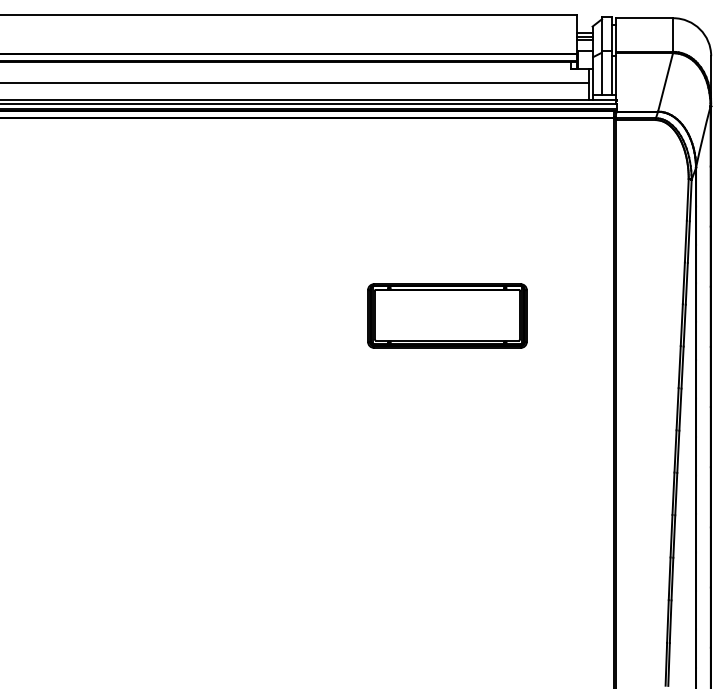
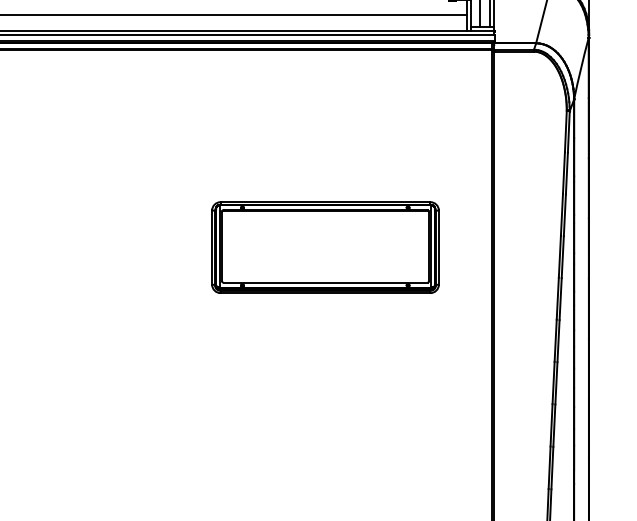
part: (447, 315) -> (325, 247), size x1.43

